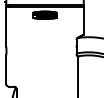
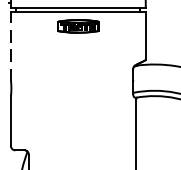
line: (6, 26) -> (11, 45), solid -> dashed

